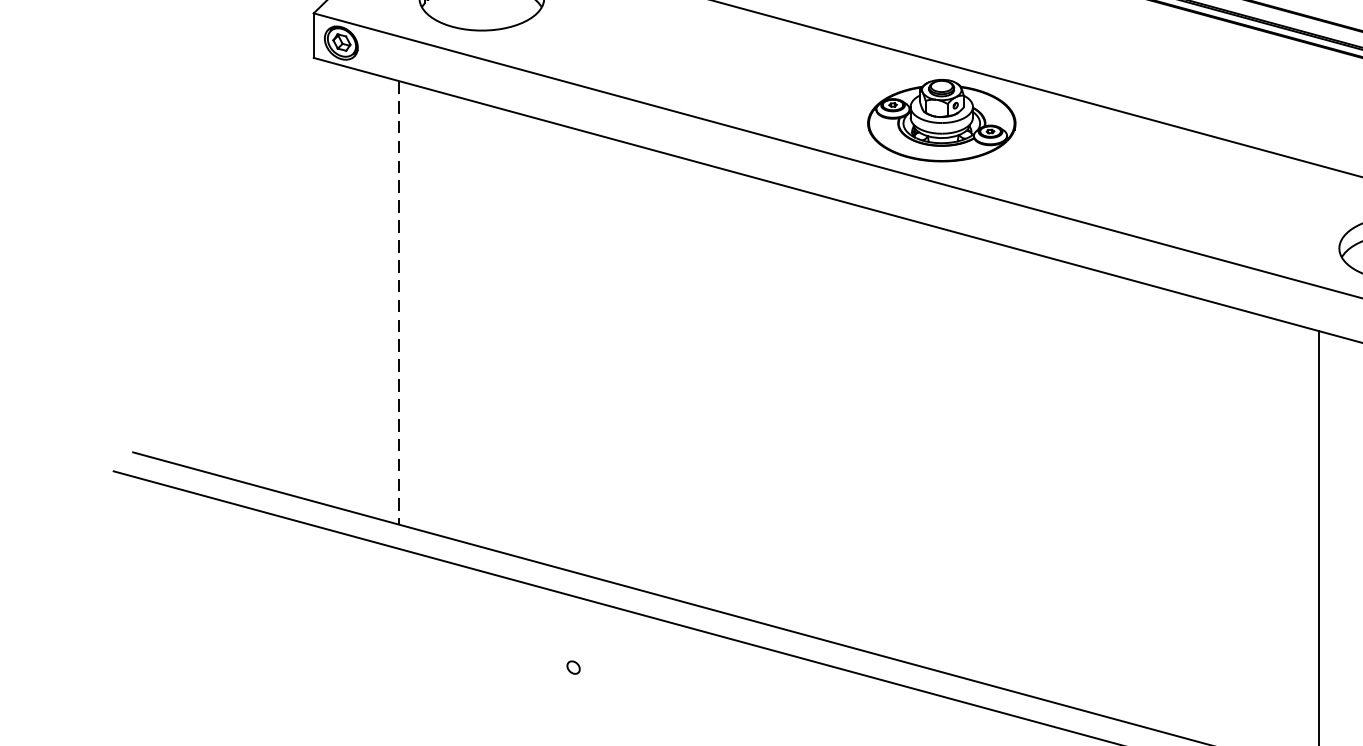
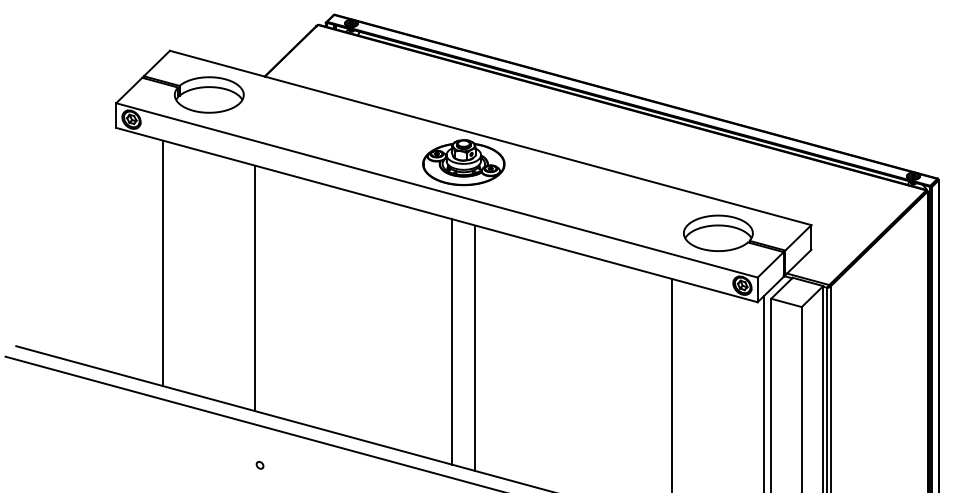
line: (399, 302) -> (163, 263), dashed -> solid
line: (565, 348) -> (255, 288), added
line: (921, 443) -> (452, 341), added
line: (962, 454) -> (475, 347), added

